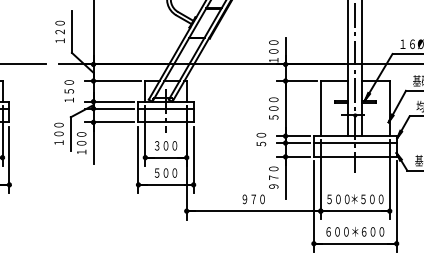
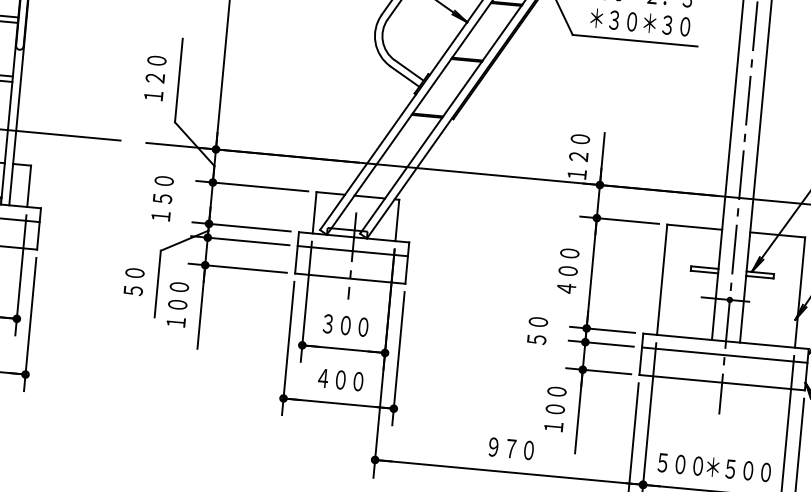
text: (273, 51) -> (578, 156), １００ -> １２０
text: (273, 116) -> (566, 286), ５００ -> ４００
text: (58, 133) -> (133, 280), １００ -> ５０
text: (156, 172) -> (321, 377), ５００ -> ４００
text: (273, 181) -> (554, 416), ９７０ -> １００

